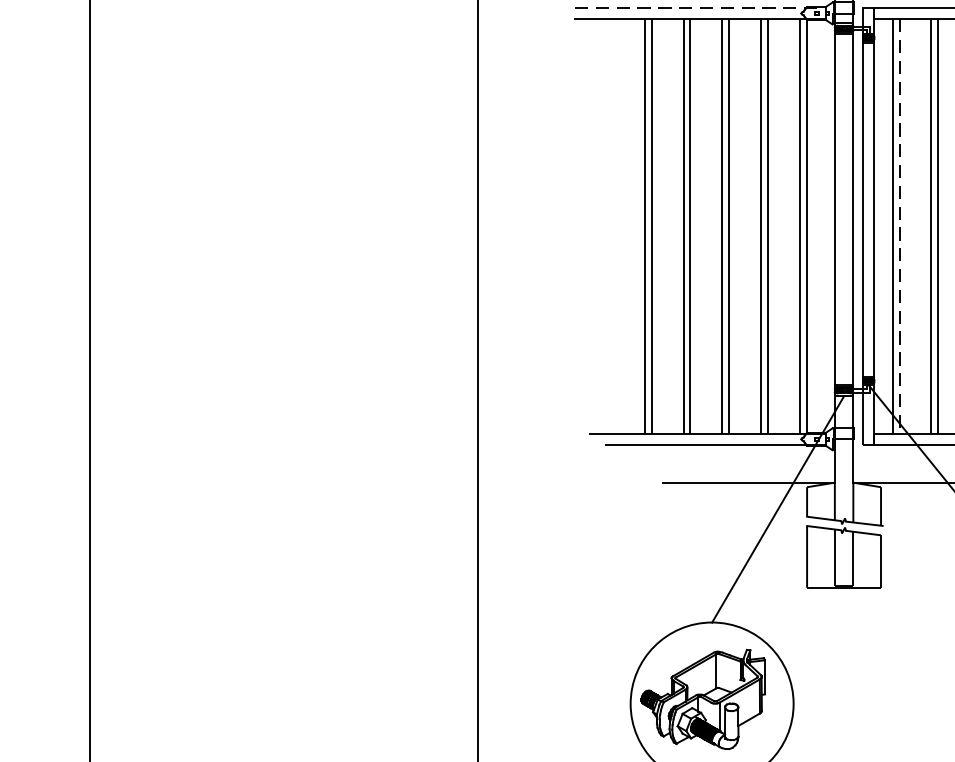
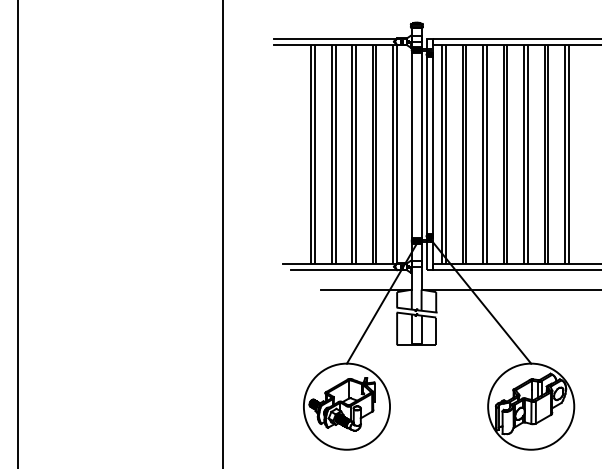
line: (701, 7) -> (341, 38), dashed -> solid
line: (900, 226) -> (446, 154), dashed -> solid

